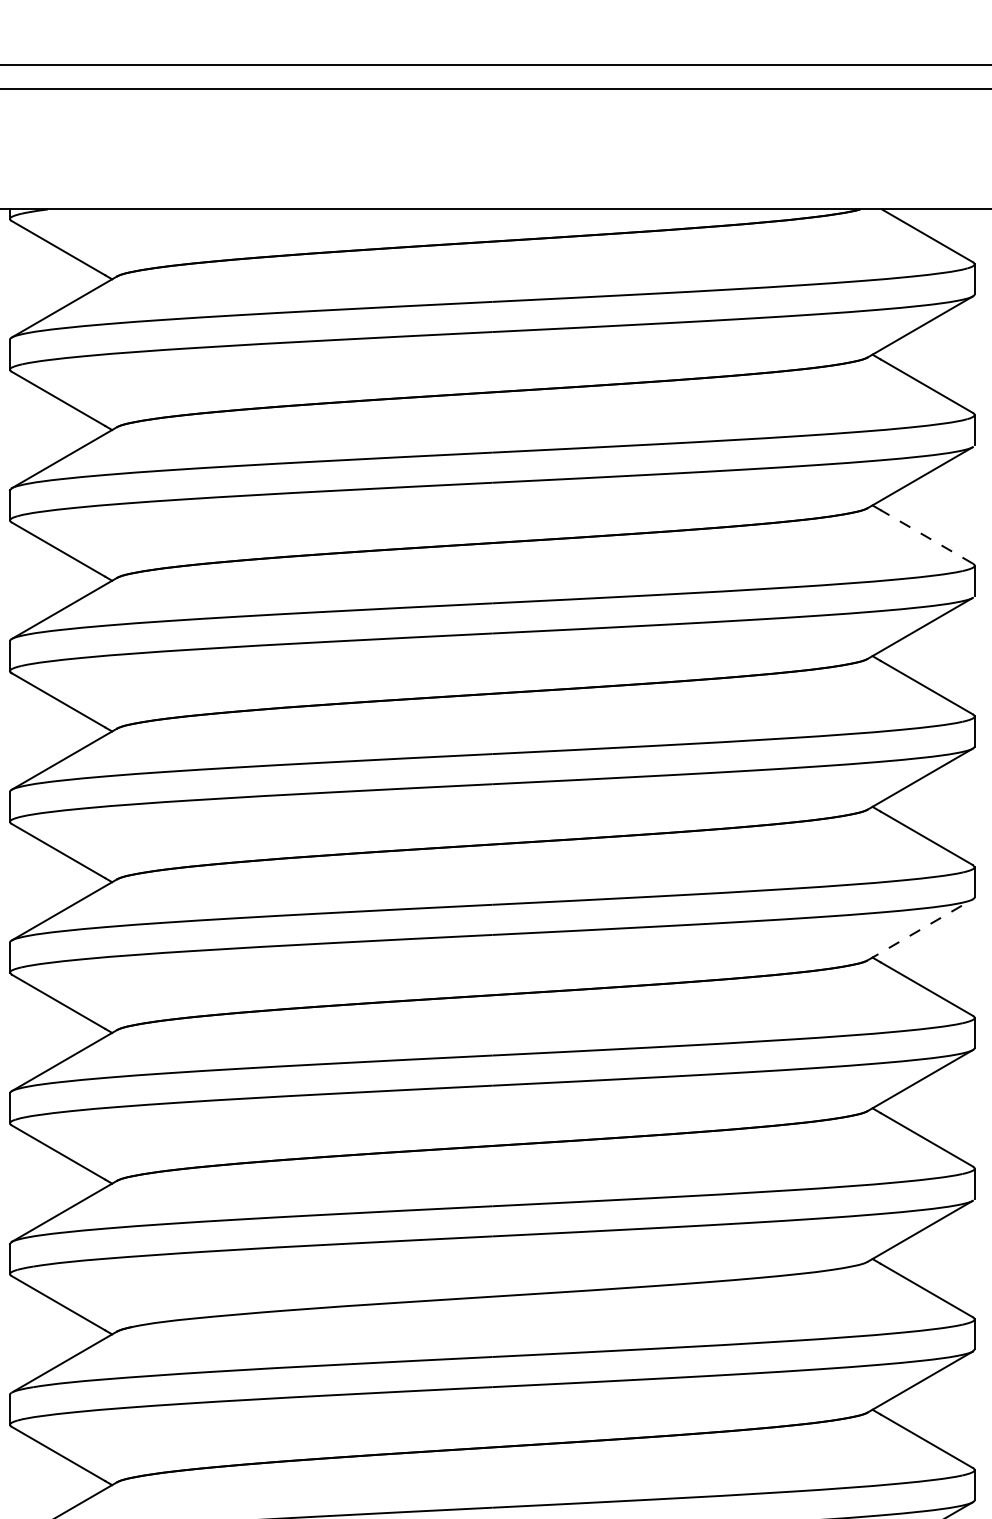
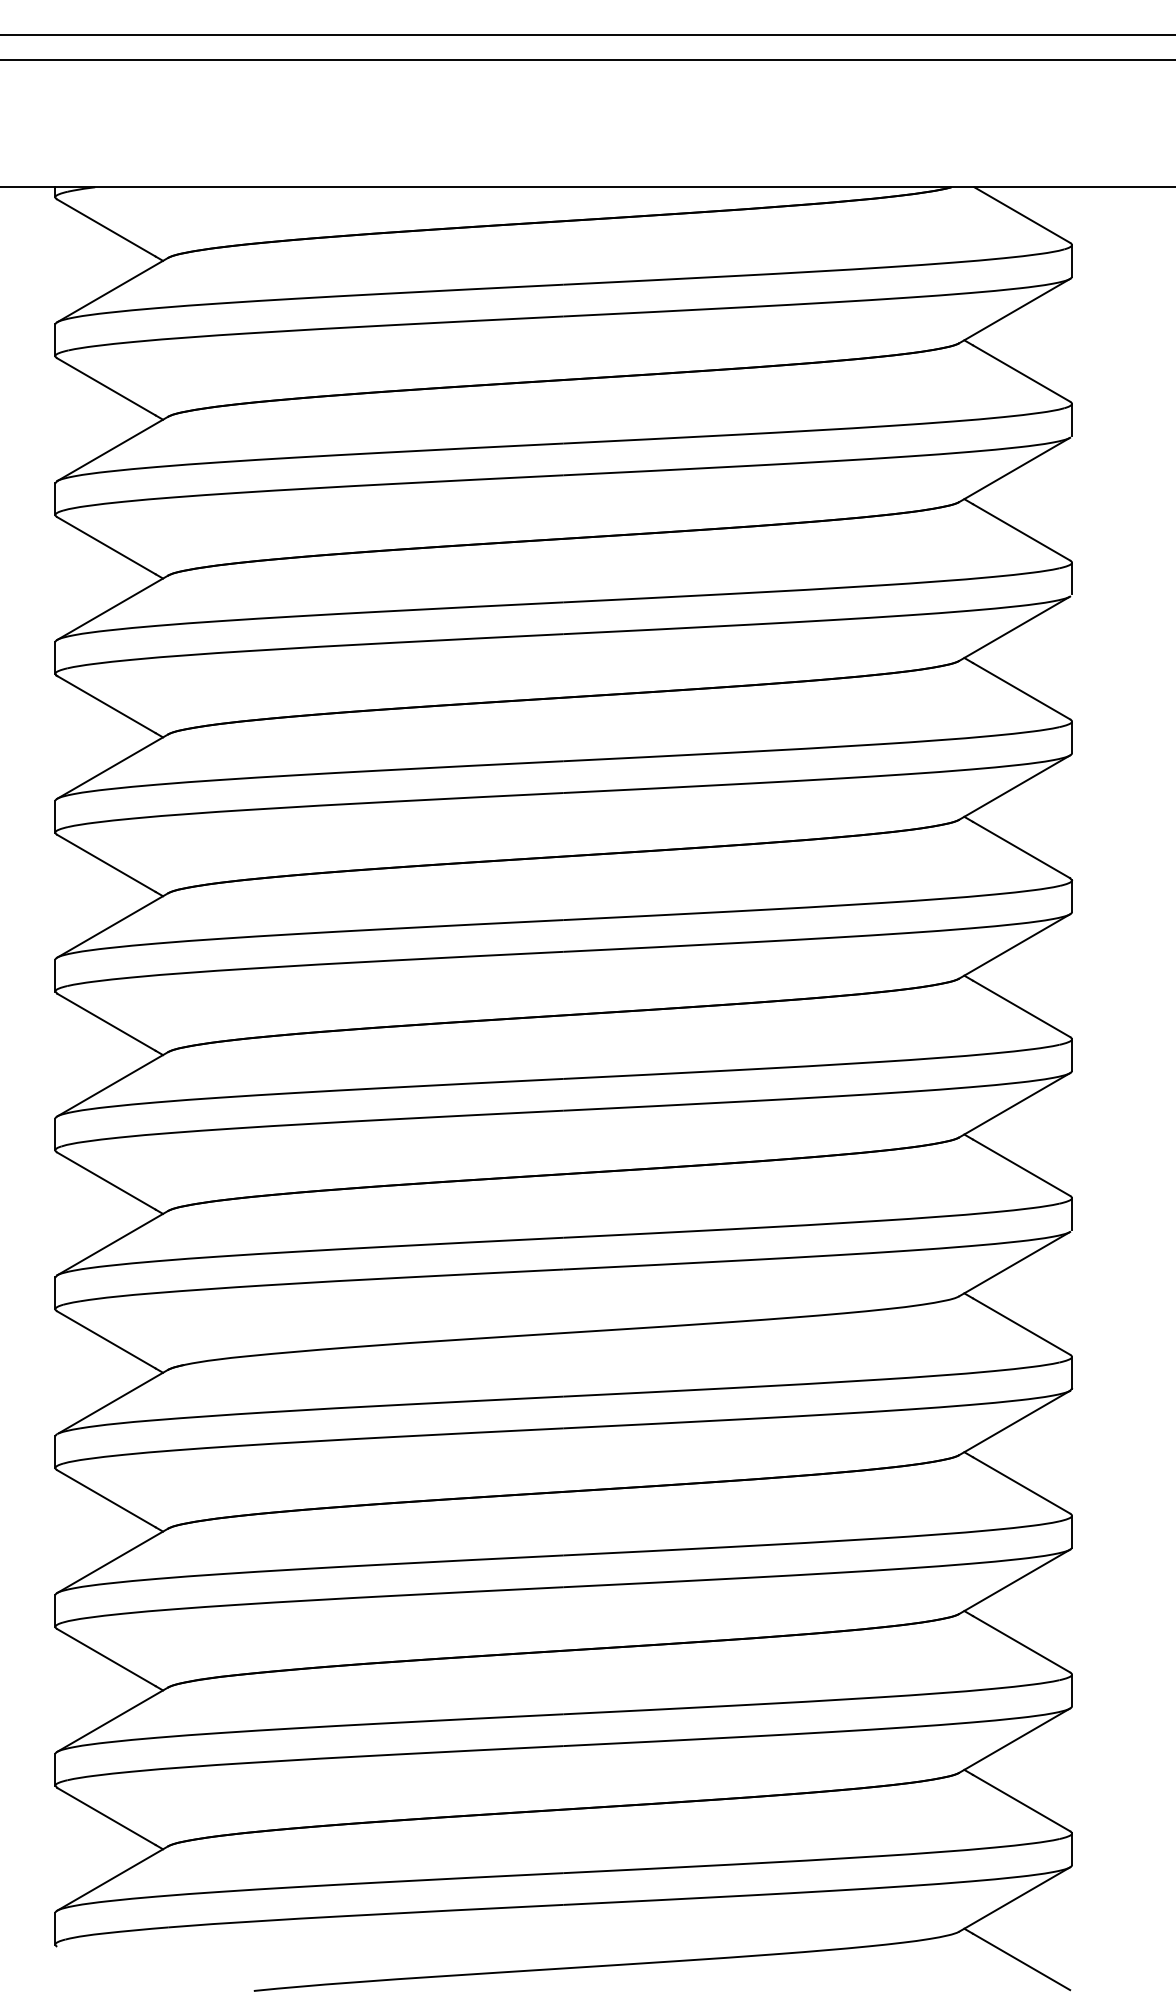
line: (926, 537) -> (1021, 532), dashed -> solid
line: (920, 929) -> (1014, 946), dashed -> solid

